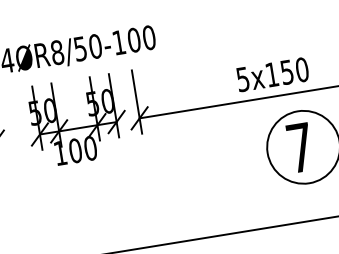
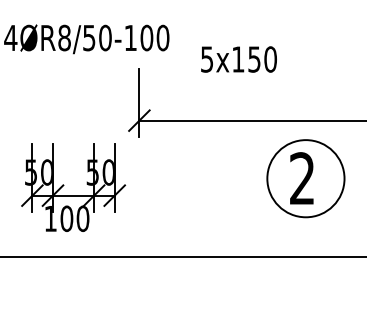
text: (272, 74) -> (238, 59), moved
part: (78, 128) -> (73, 195), moved
text: (300, 147) -> (302, 178), 7 -> 2

